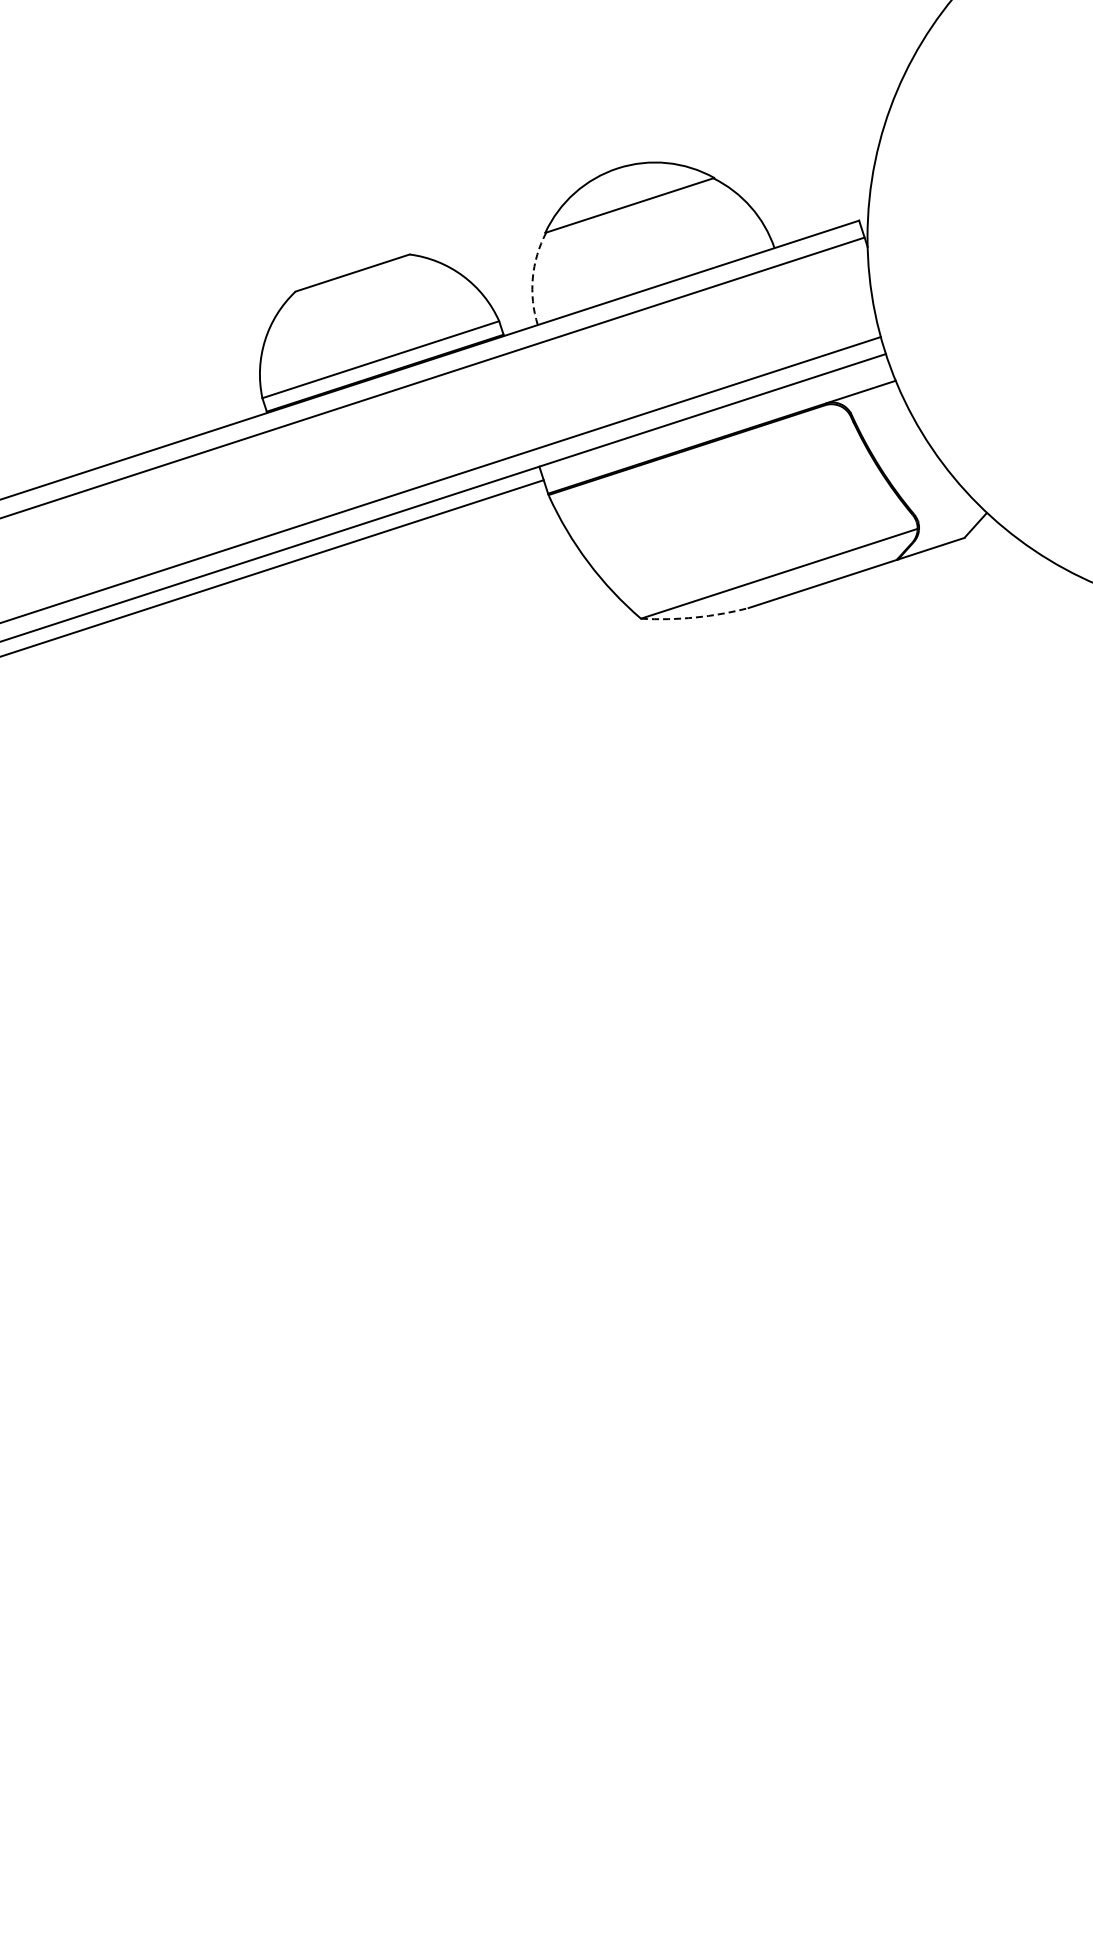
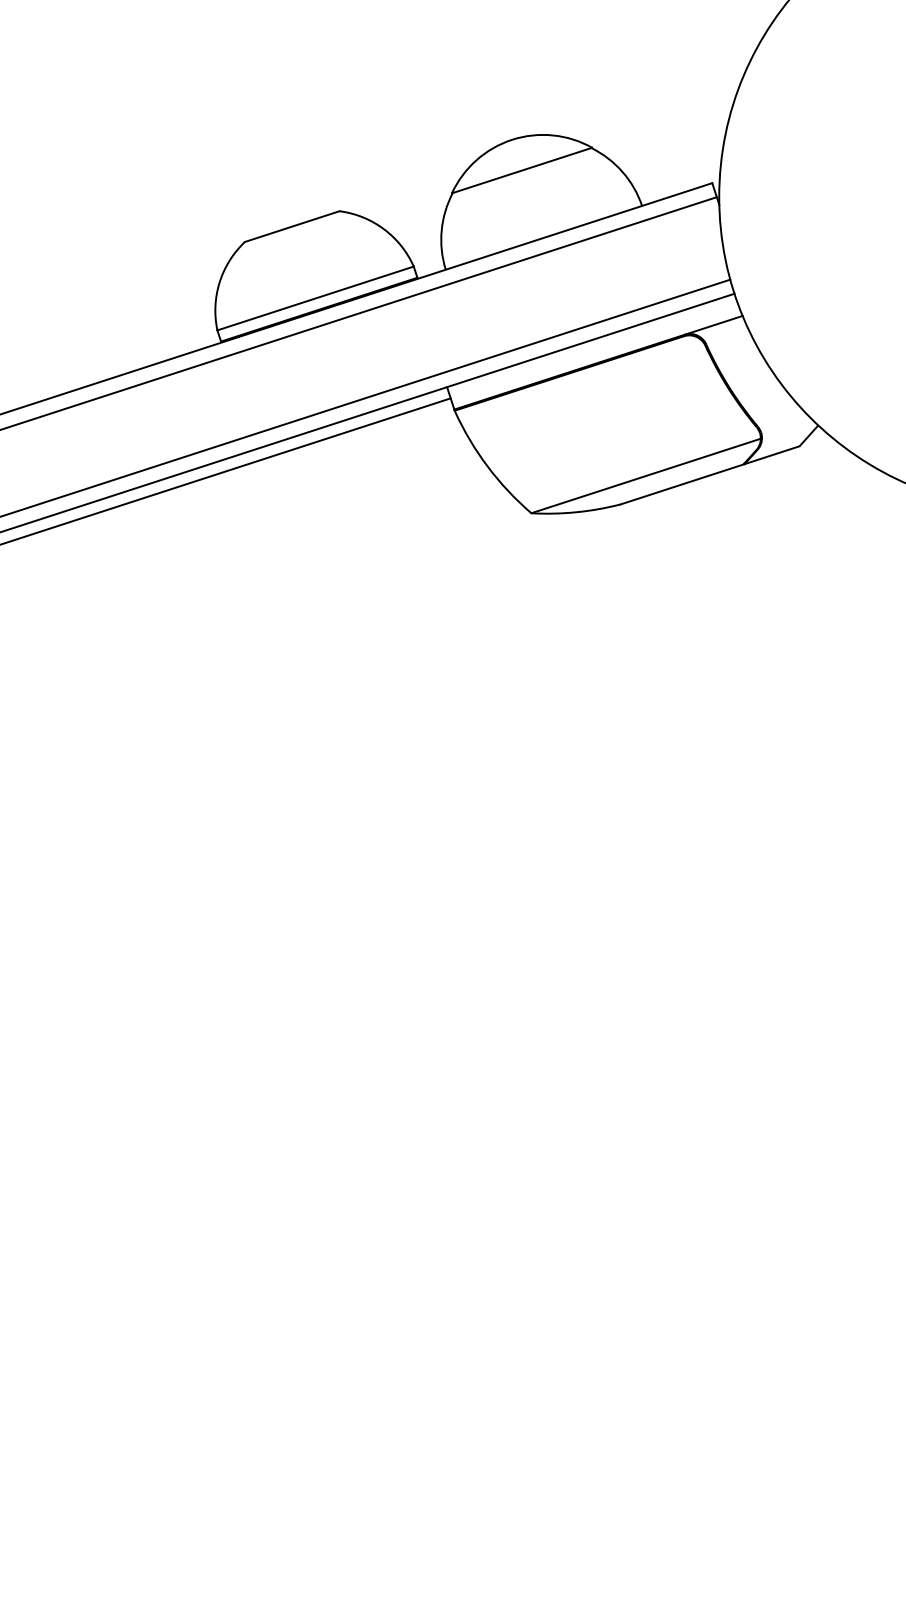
arc: (532, 278) -> (441, 231), dashed -> solid
arc: (695, 617) -> (576, 512), dashed -> solid

